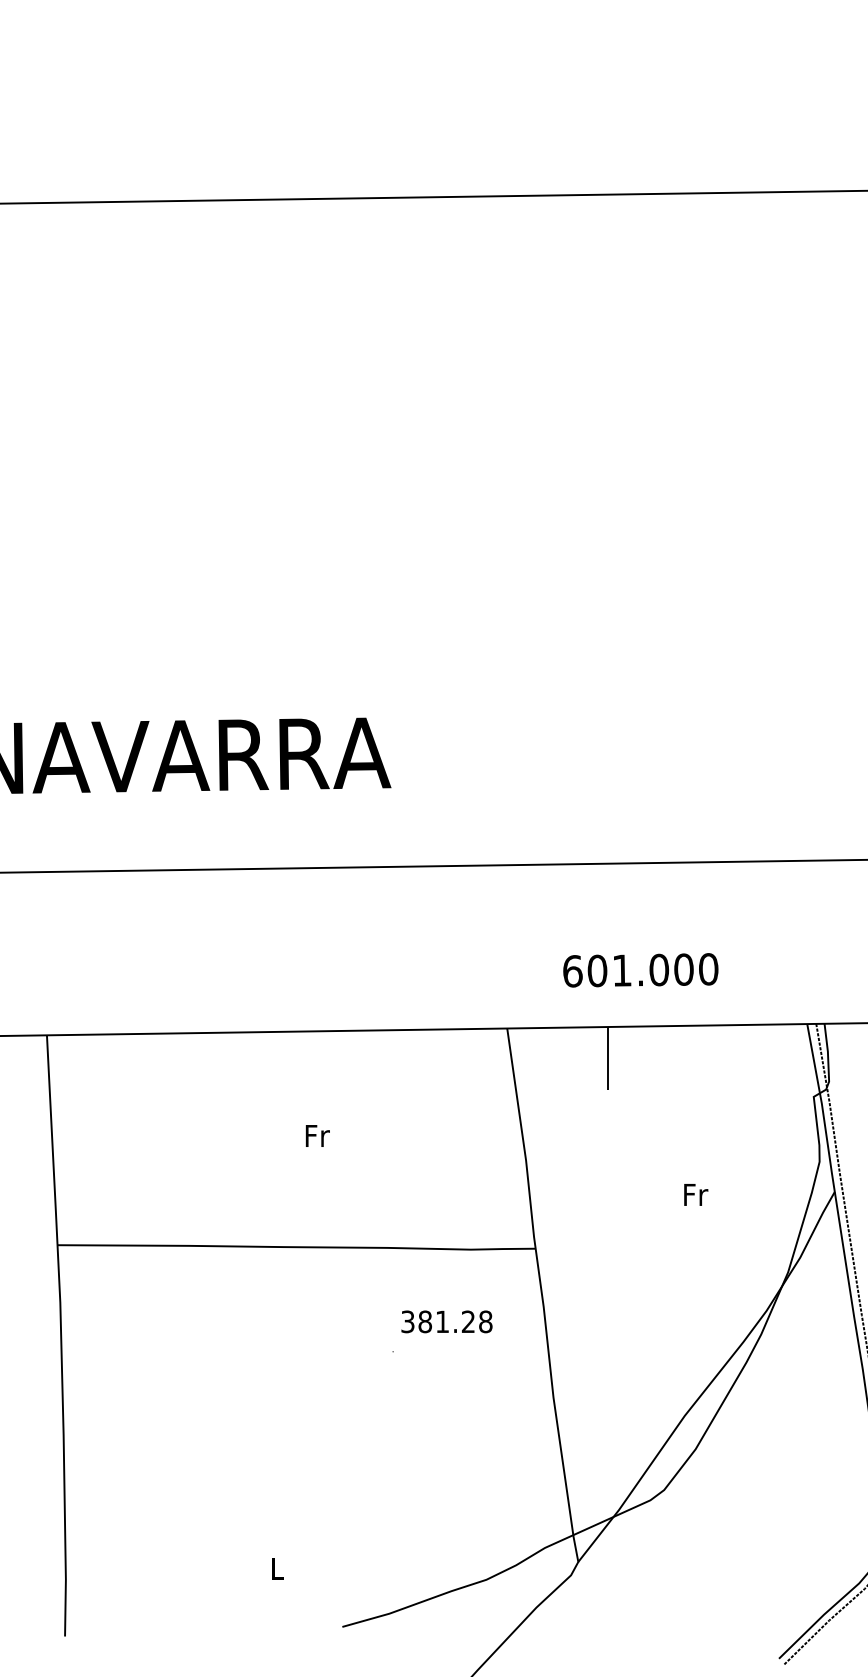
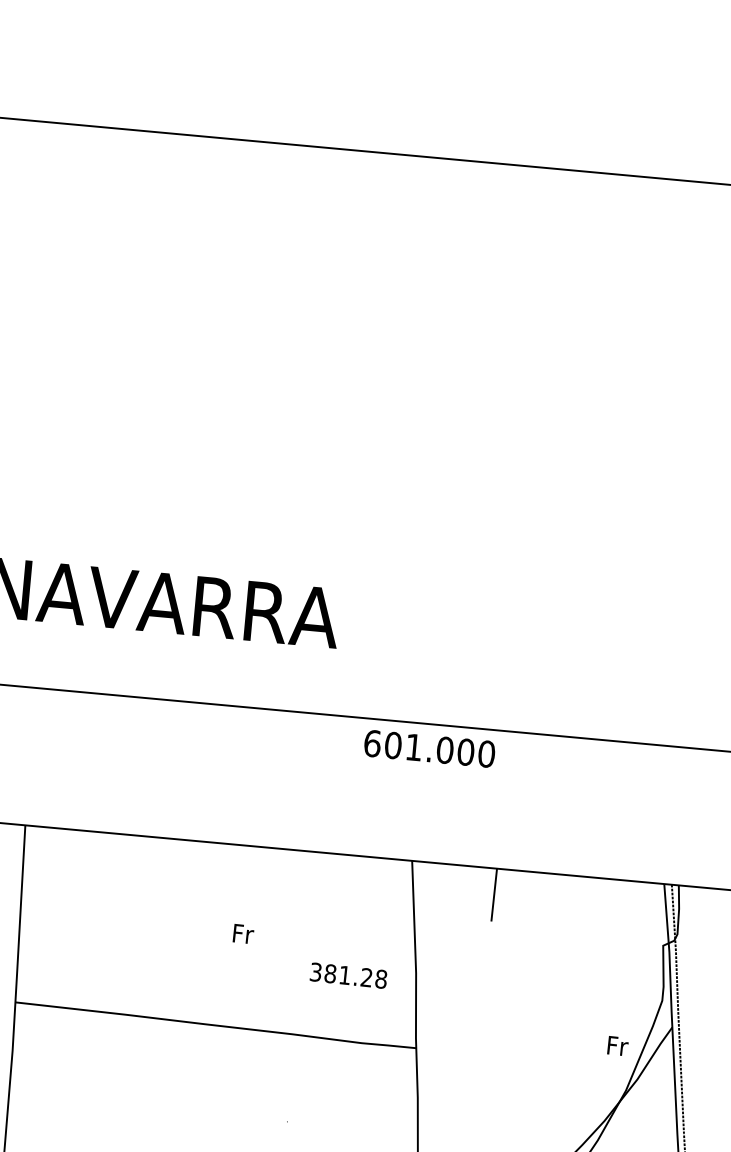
text: (640, 970) -> (429, 749), moved
text: (696, 1194) -> (618, 1045), moved
text: (446, 1321) -> (348, 975), moved

